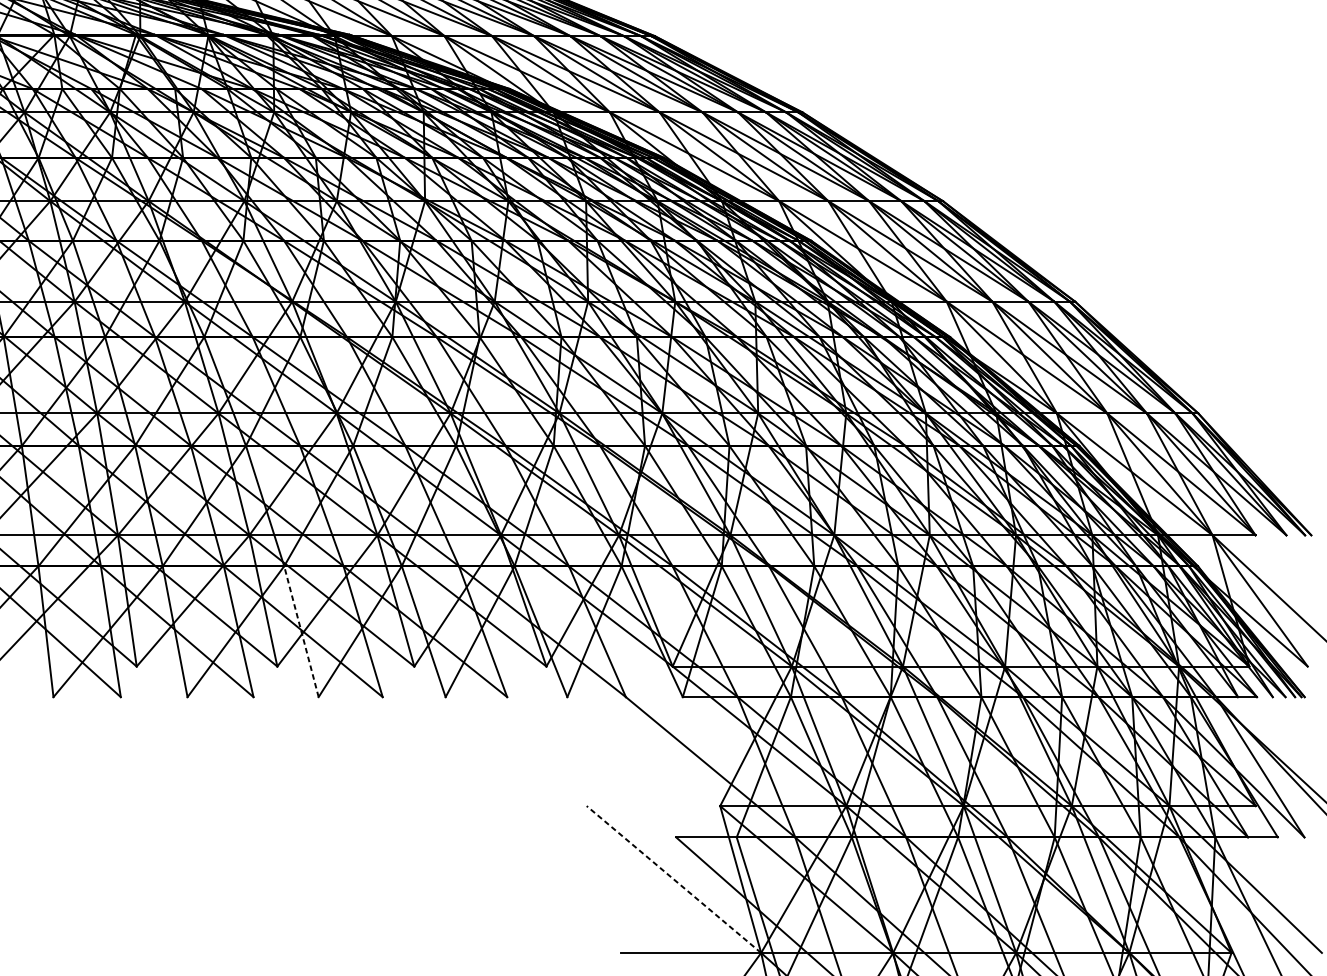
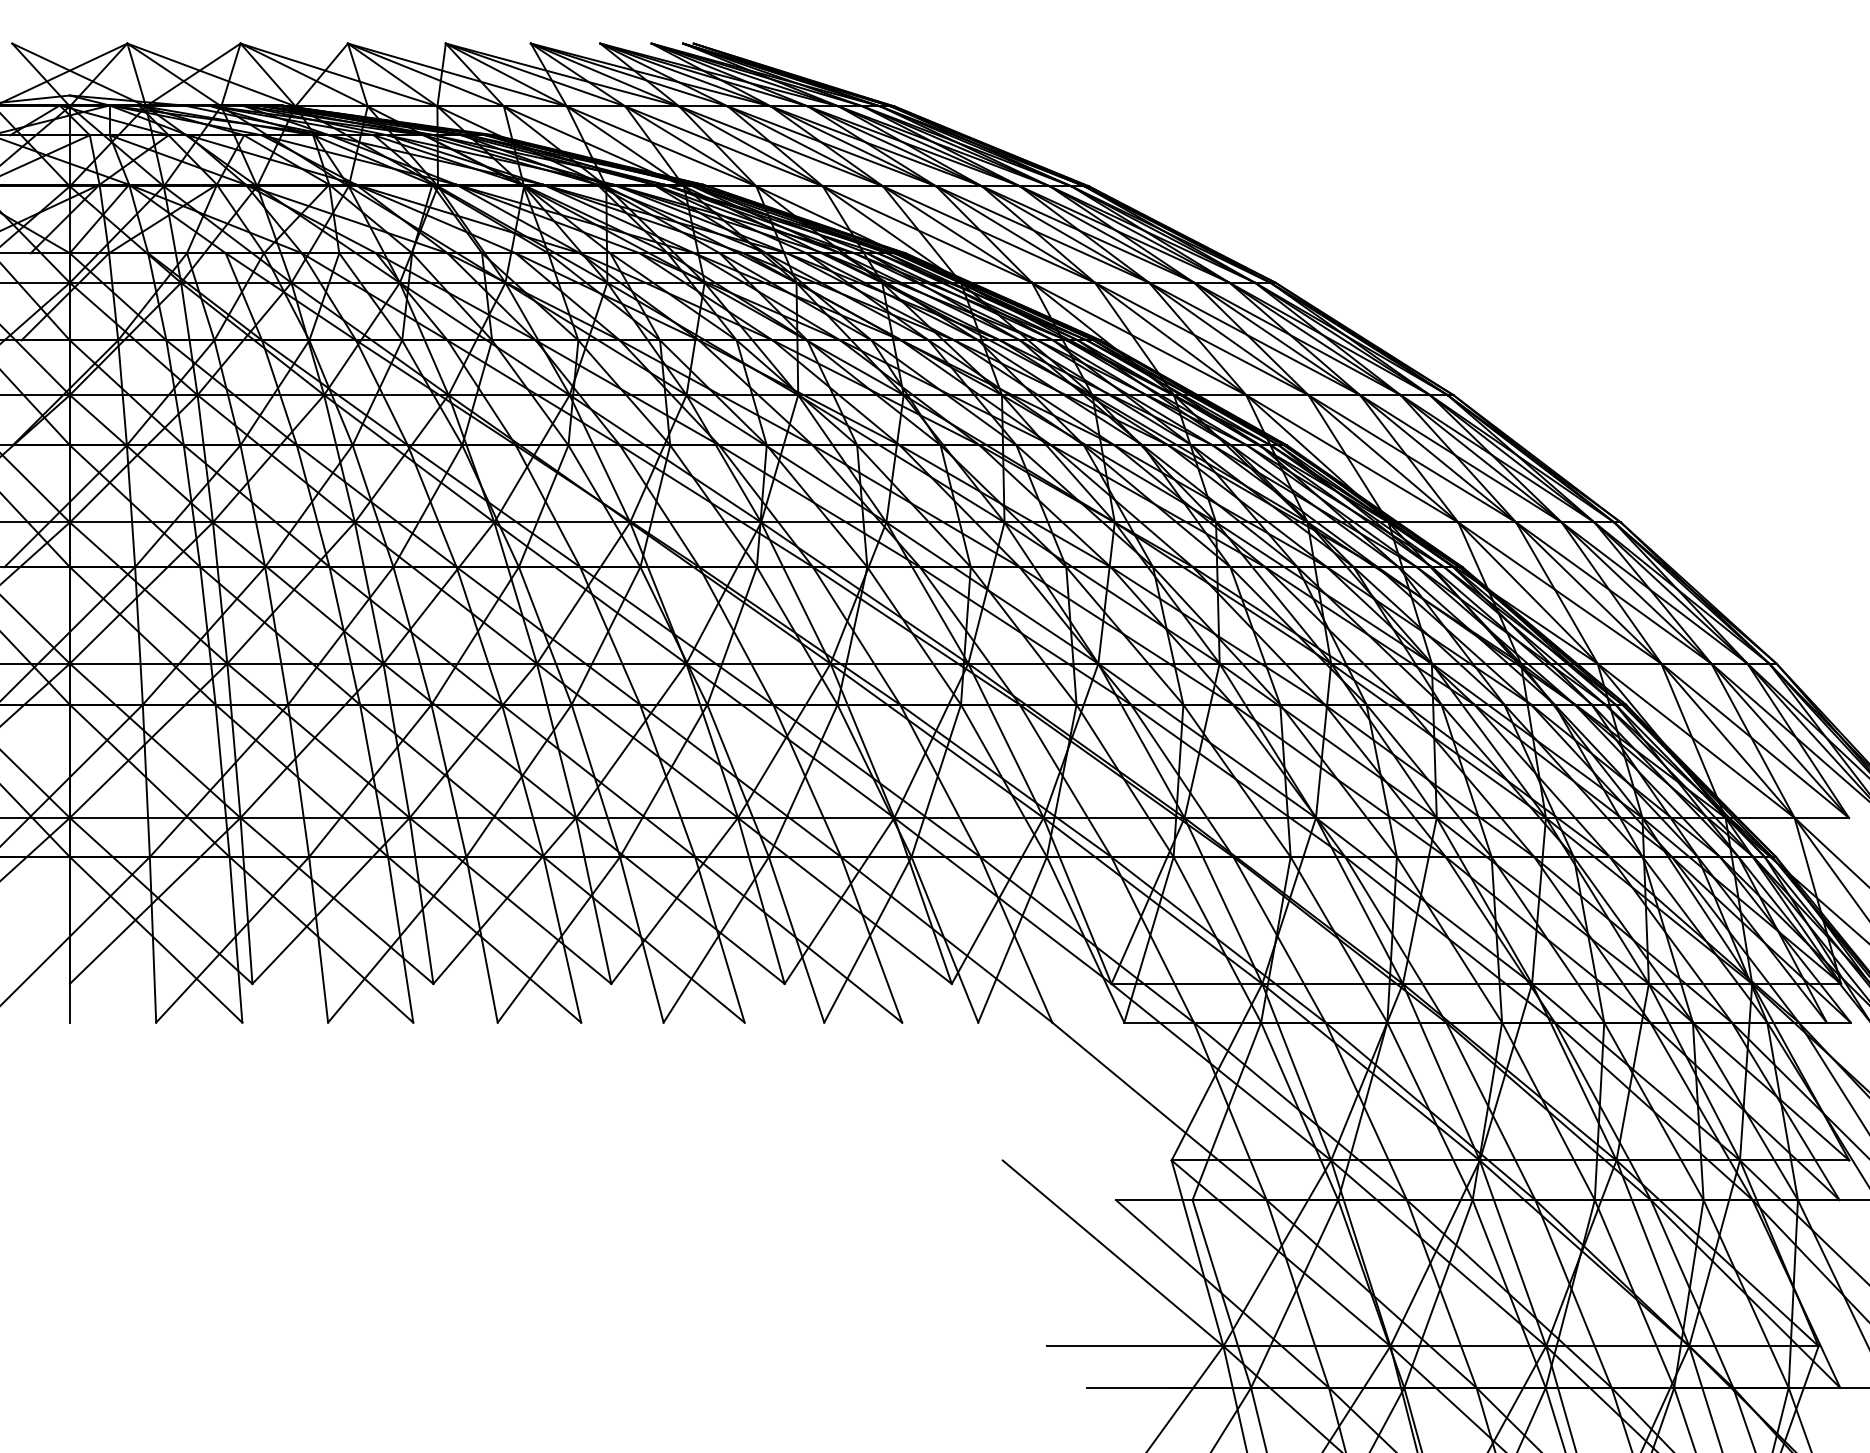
line: (301, 631) -> (641, 939), dashed -> solid
line: (673, 879) -> (1112, 1253), dashed -> solid

